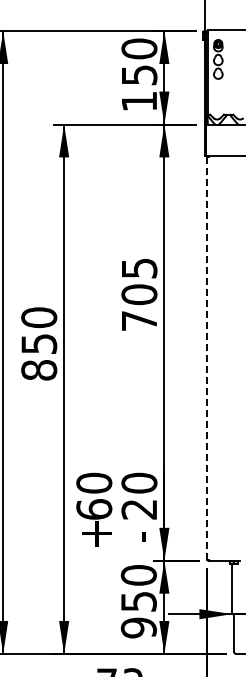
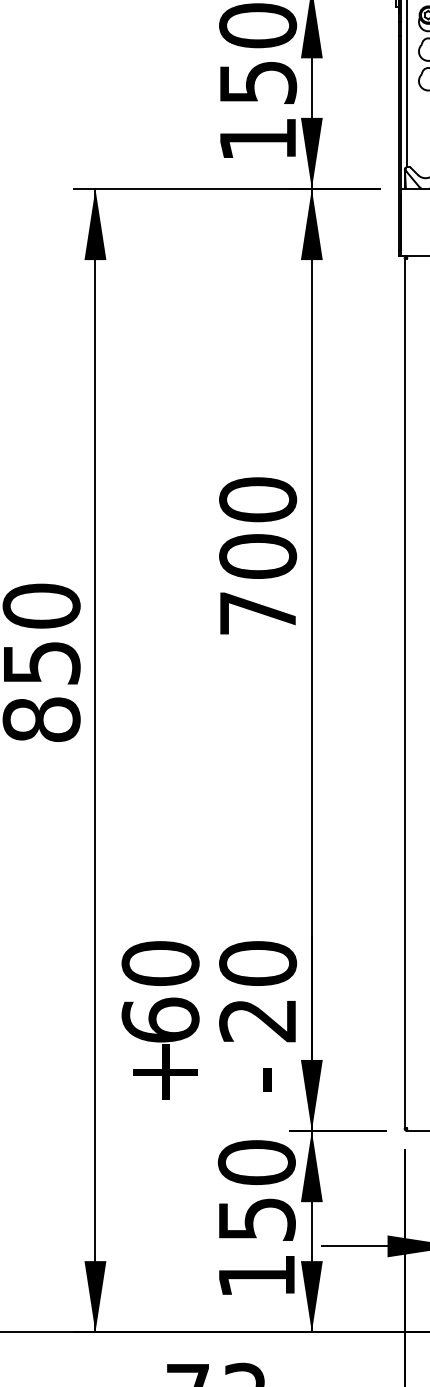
text: (139, 268) -> (258, 499), 705 -> 700
line: (207, 357) -> (405, 692), dashed -> solid
text: (138, 627) -> (256, 1275), 950 -> 150

